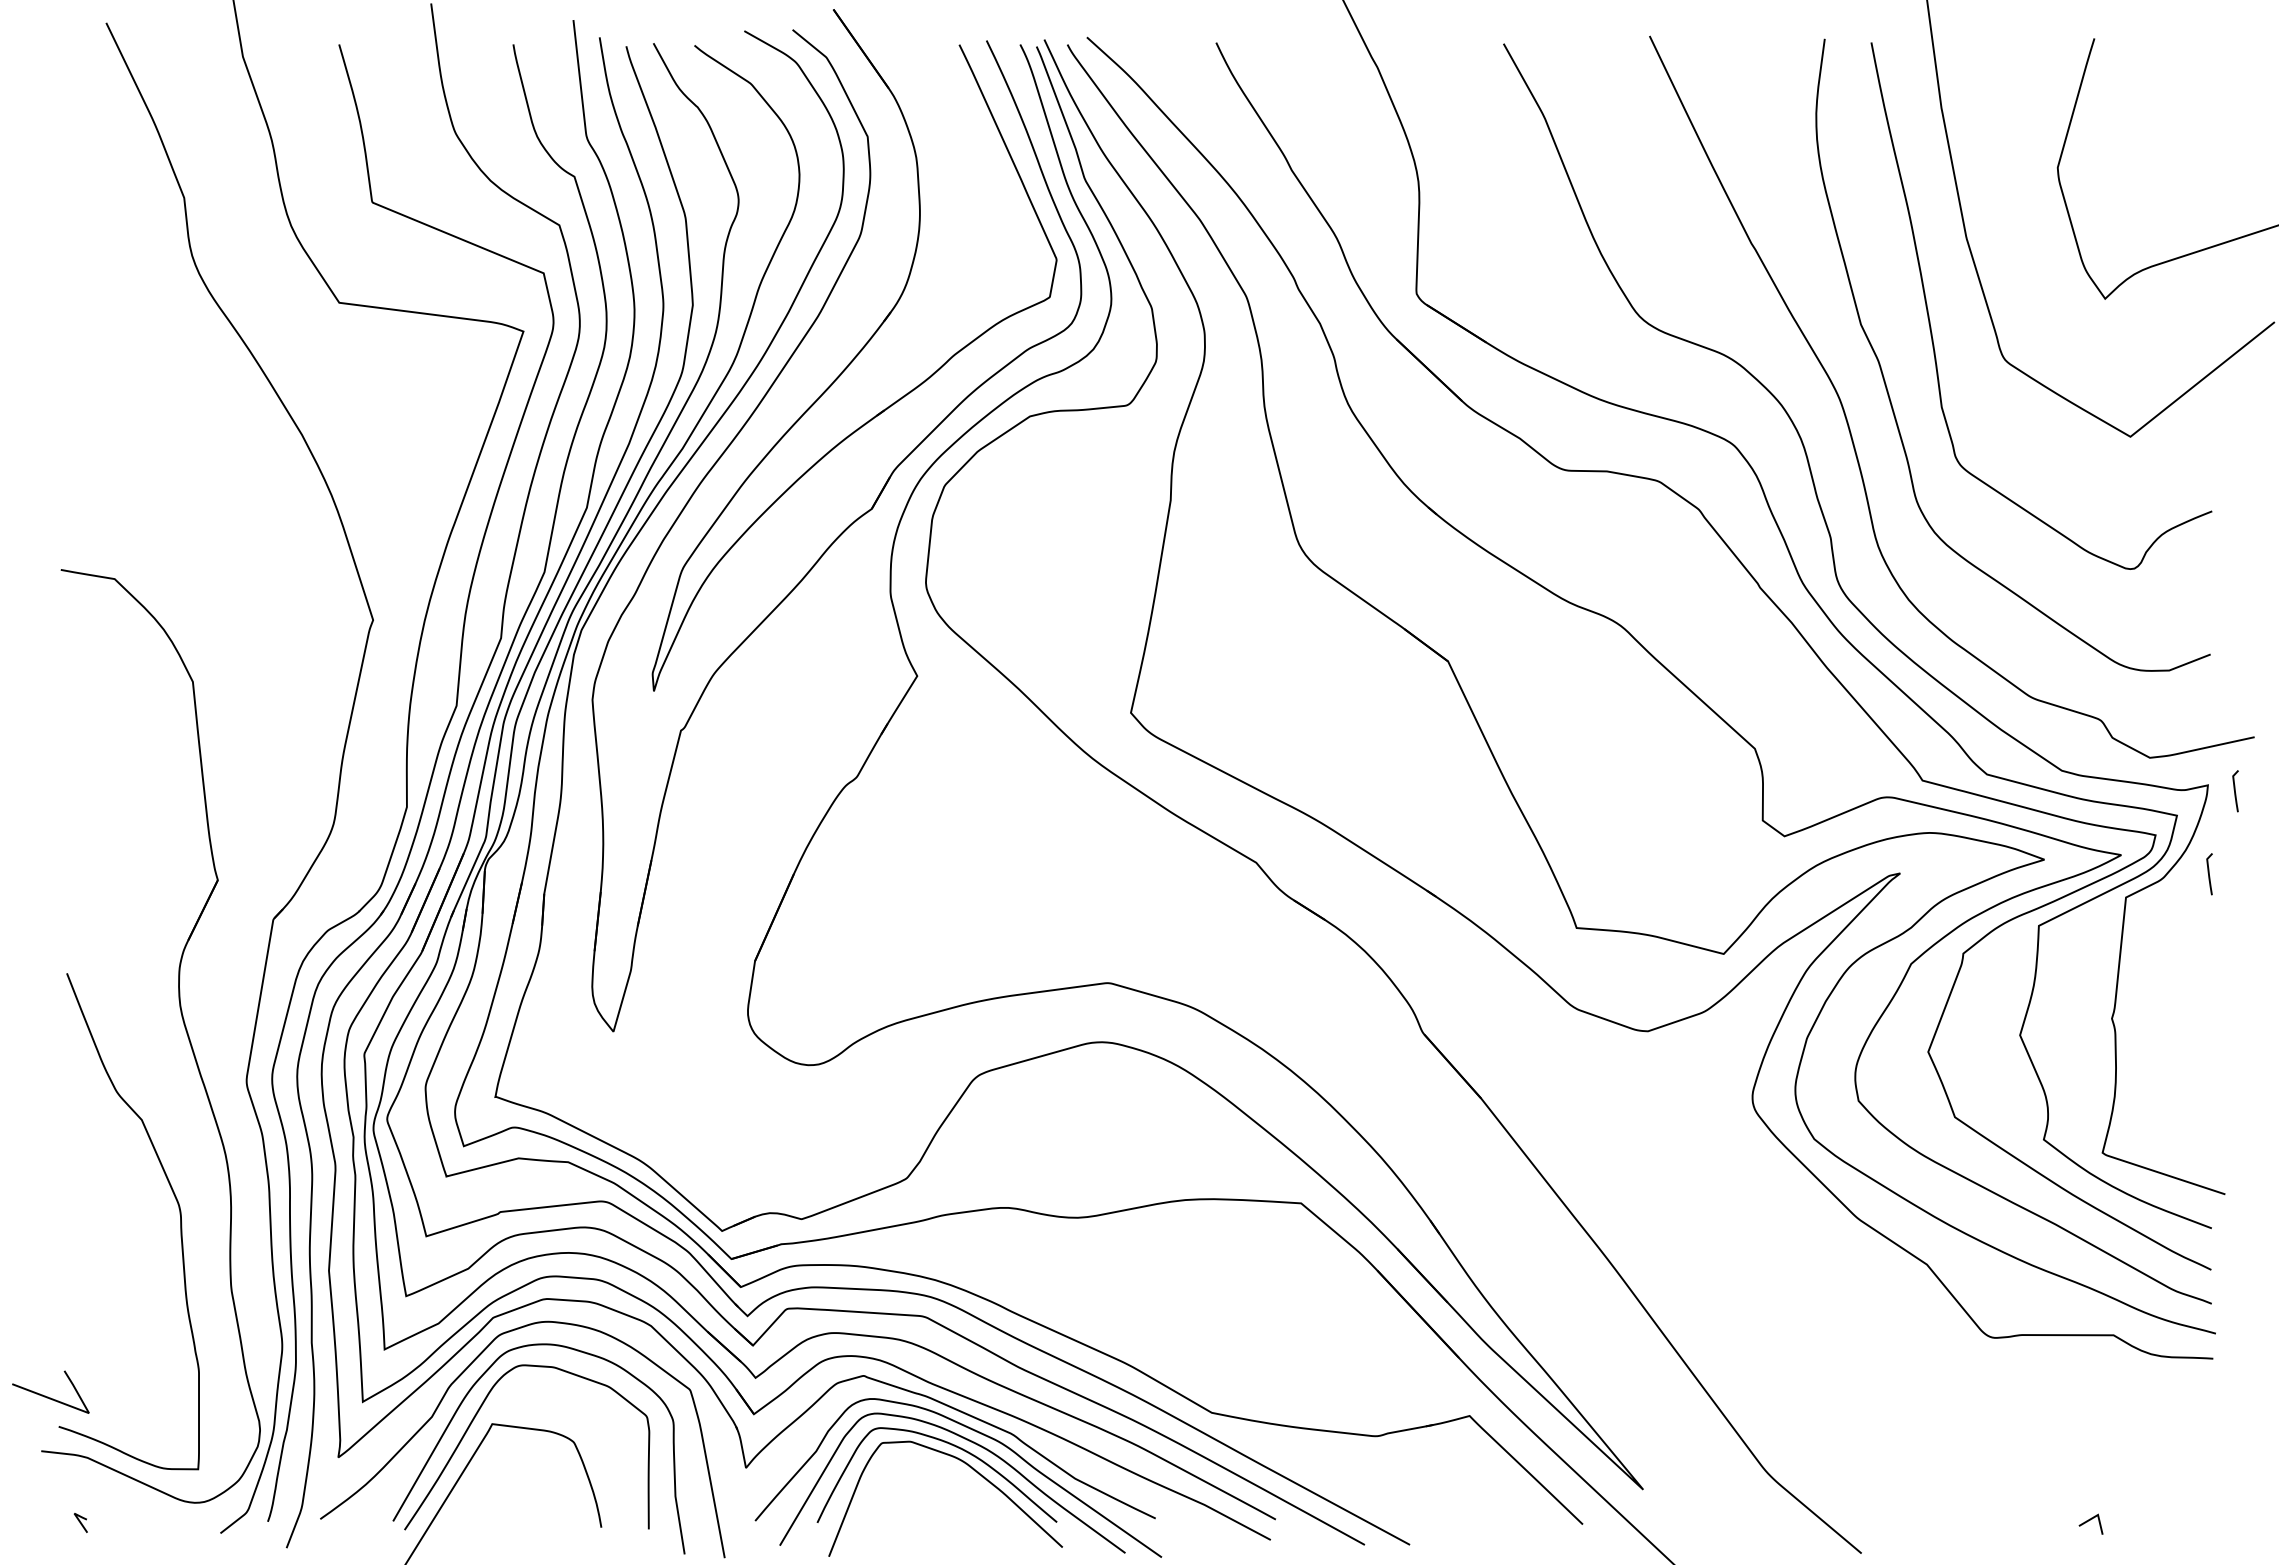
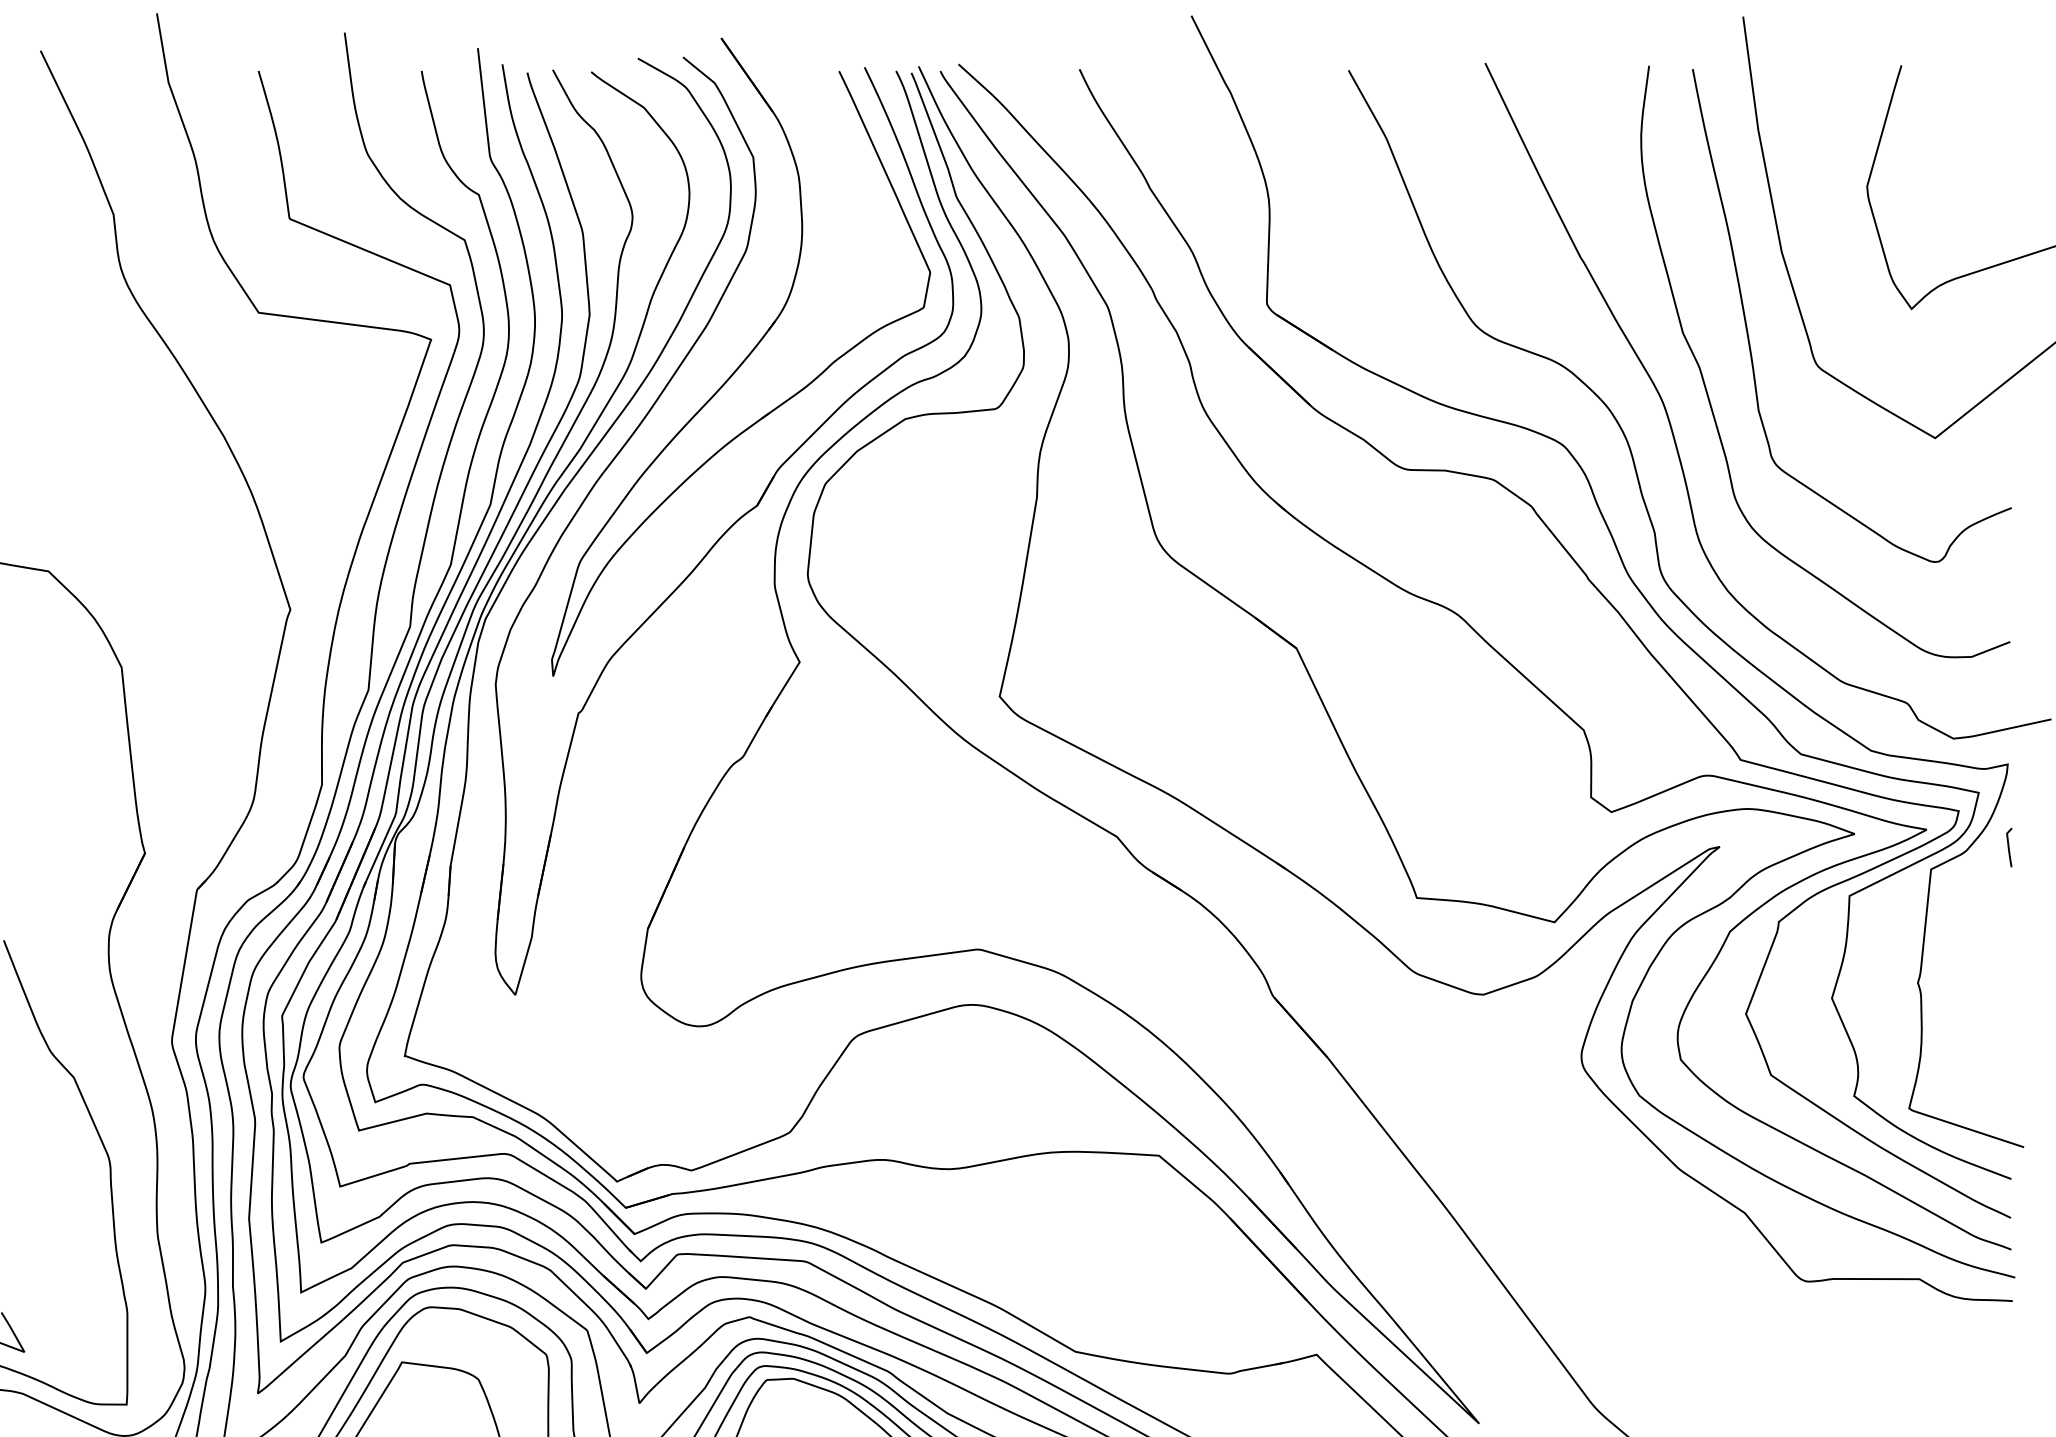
line: (2235, 791) -> (2033, 770), removed

